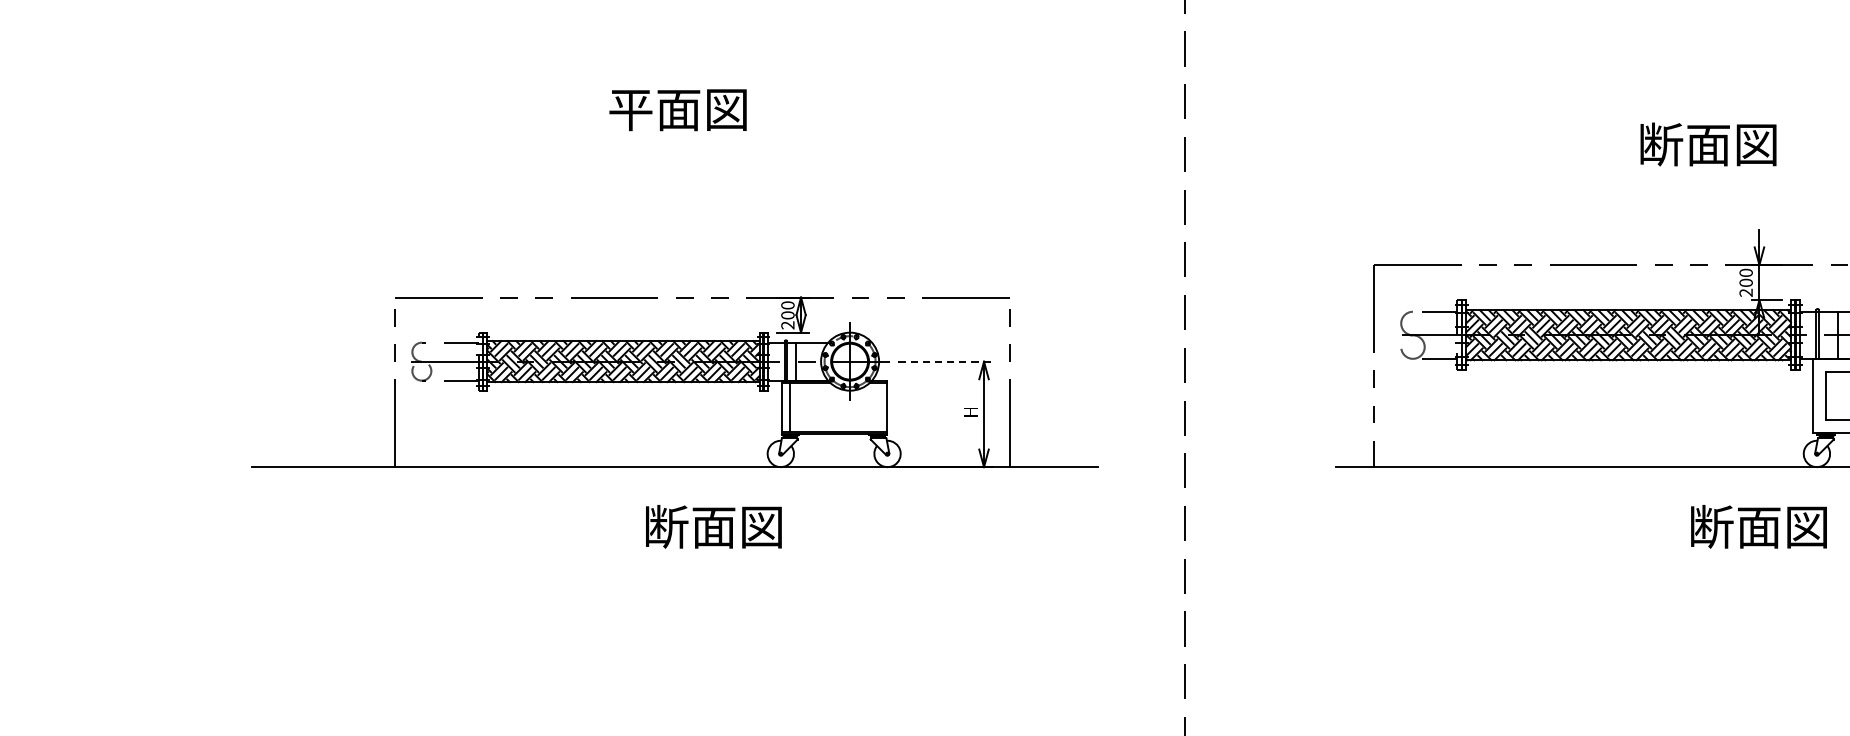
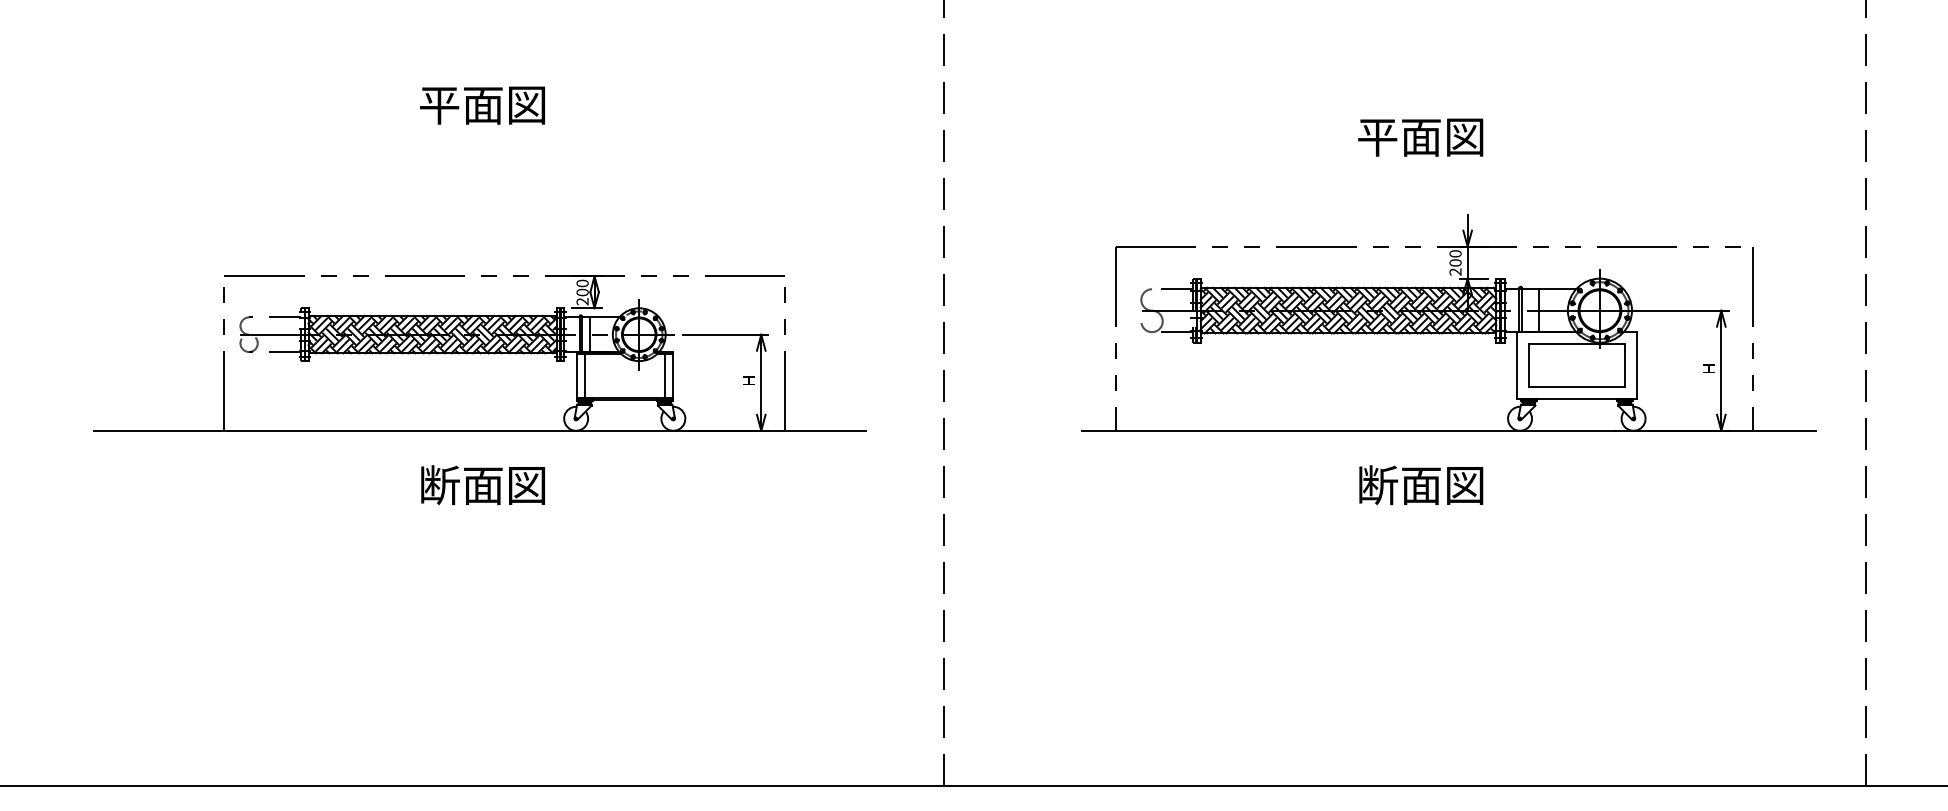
text: (1661, 144) -> (1378, 136), 断面図 -> 平面図
line: (944, 361) -> (725, 334), dashed -> solid
line: (877, 406) -> (664, 375), added
text: (713, 526) -> (482, 484), moved
text: (1759, 527) -> (1421, 485), moved

